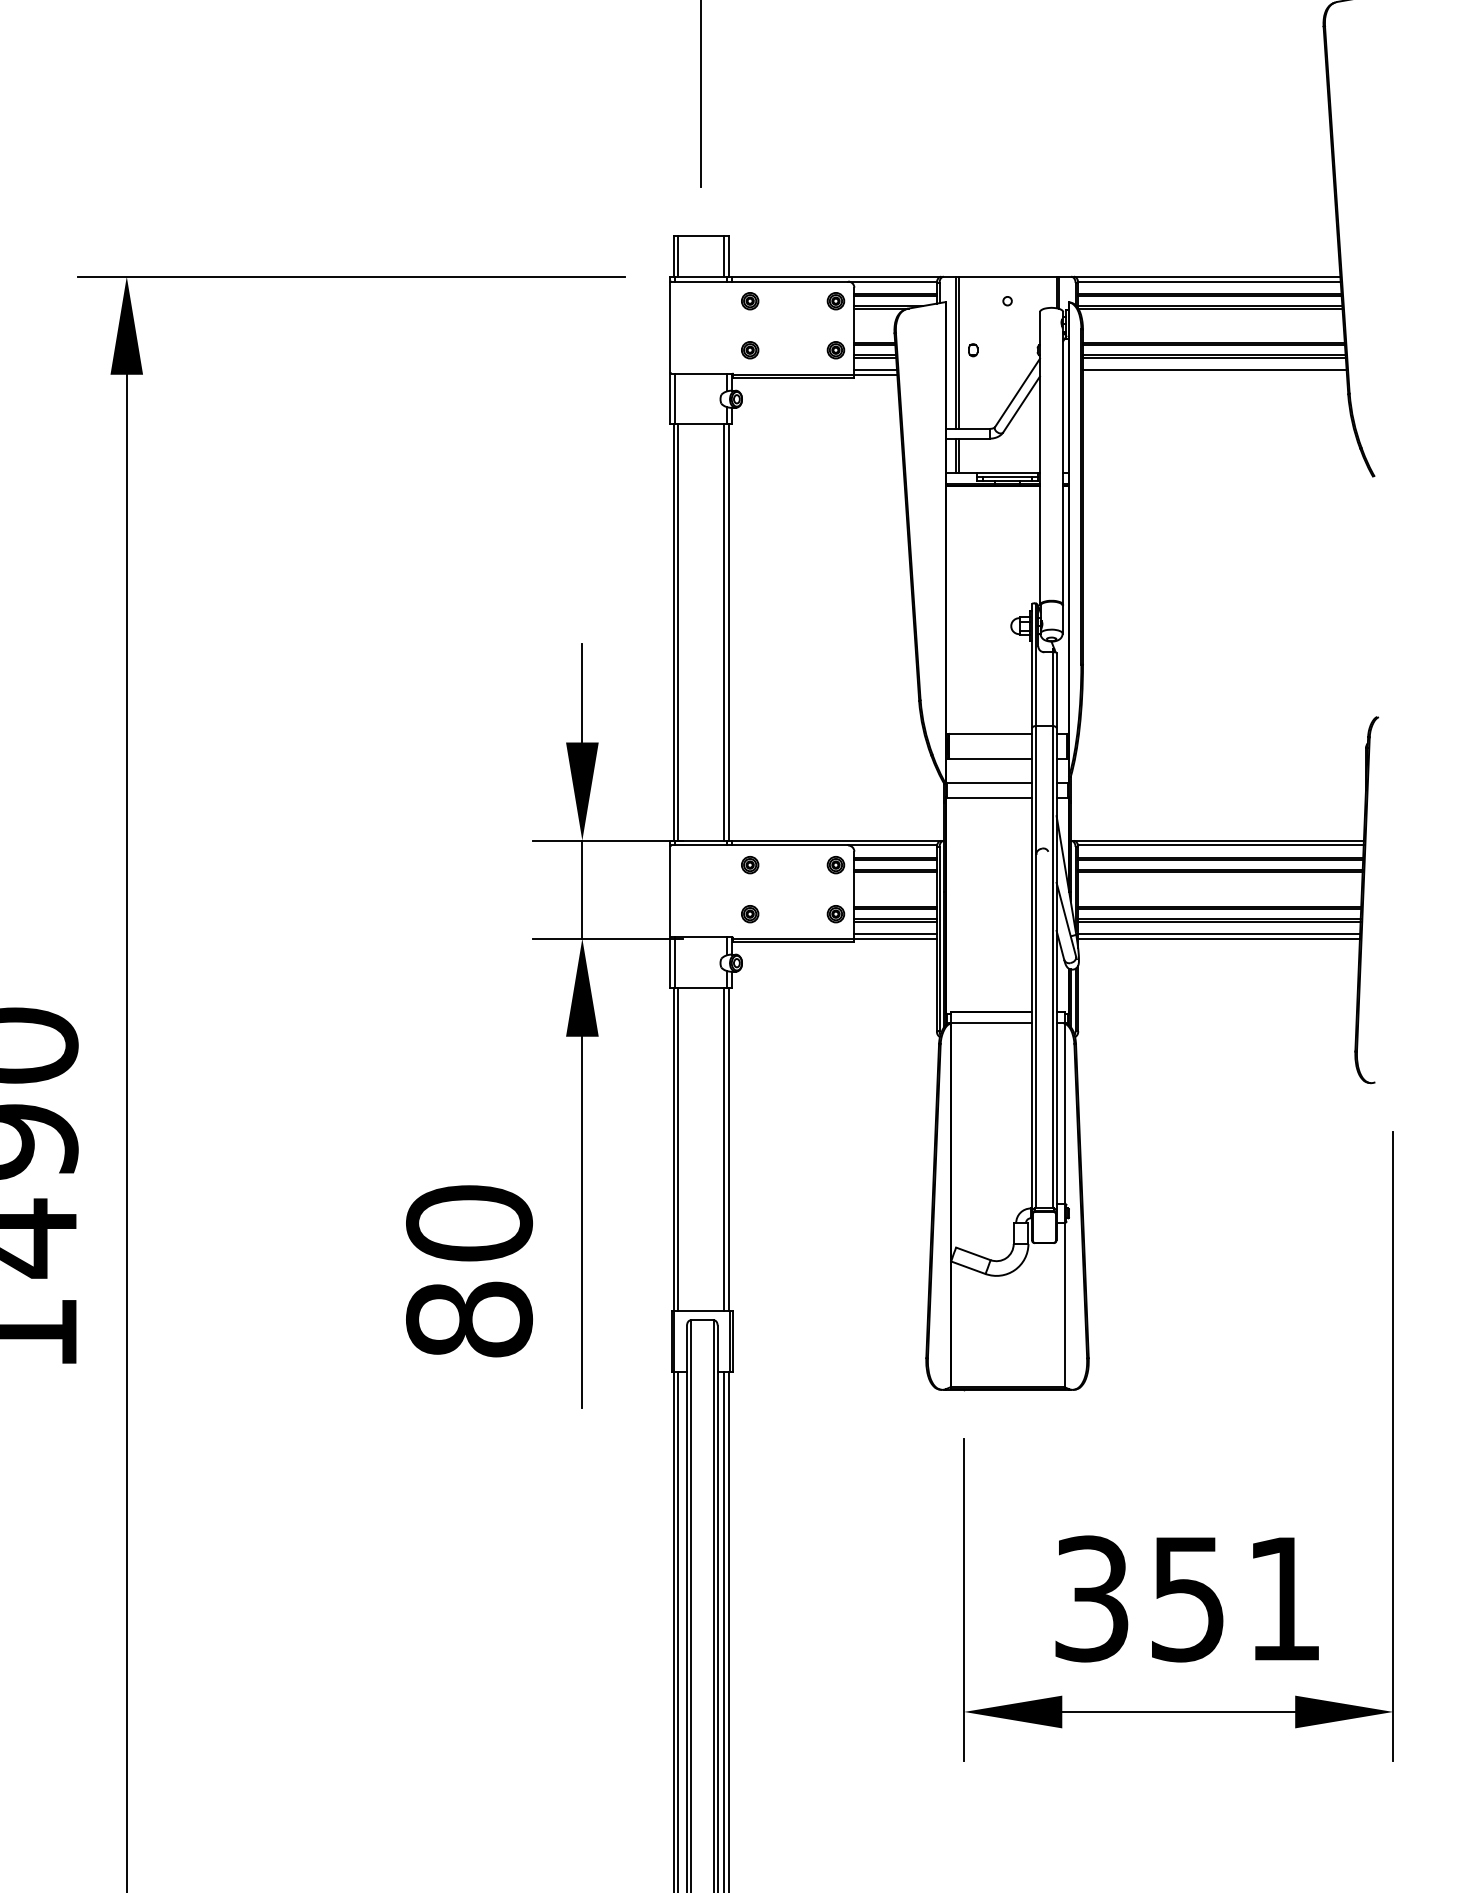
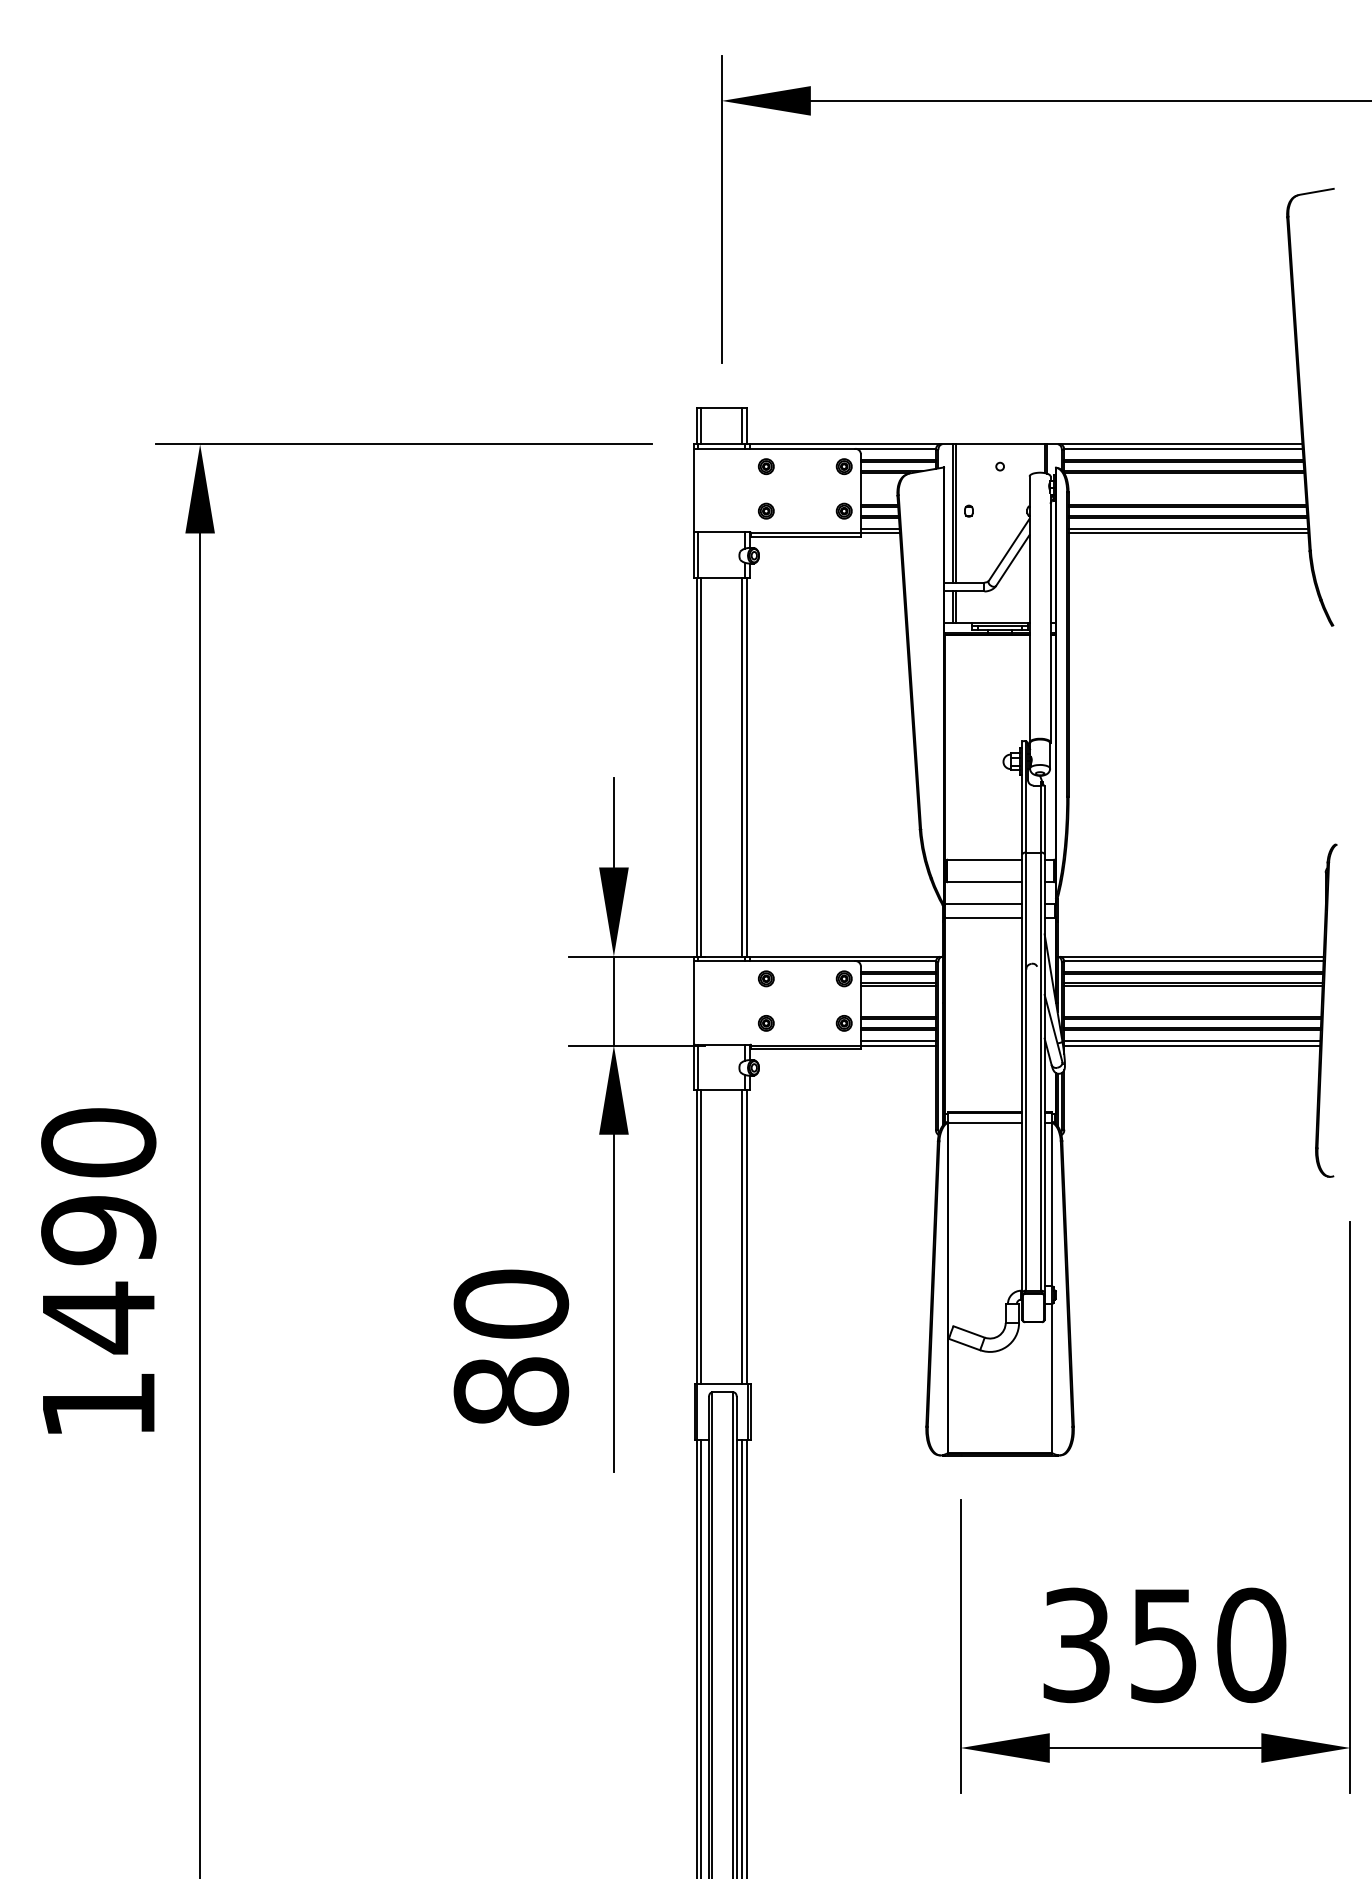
line: (1214, 374) -> (1188, 533), added
text: (1284, 1599) -> (1251, 1645), 351 -> 350

